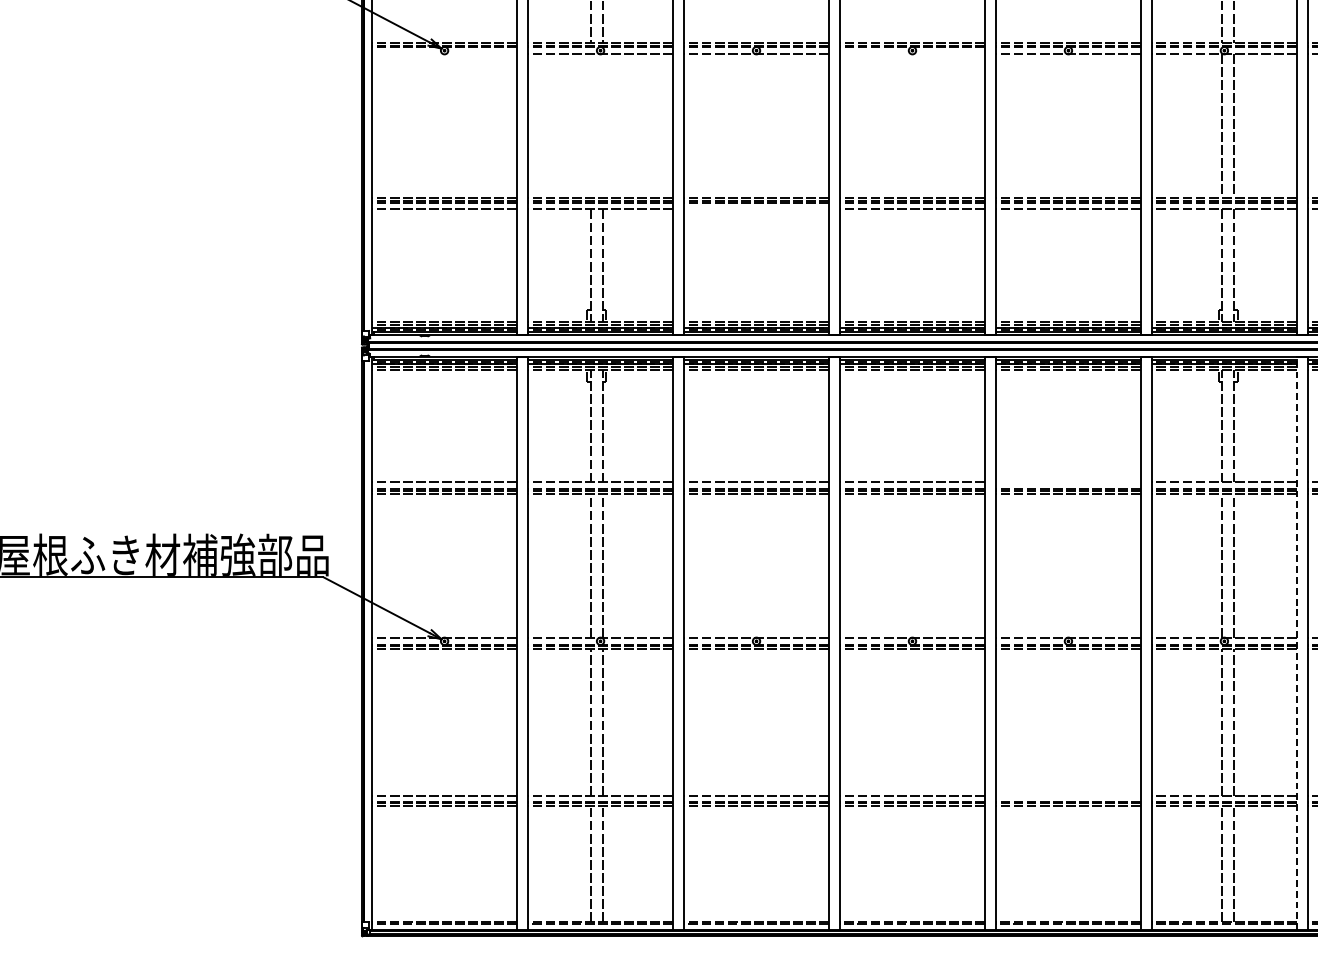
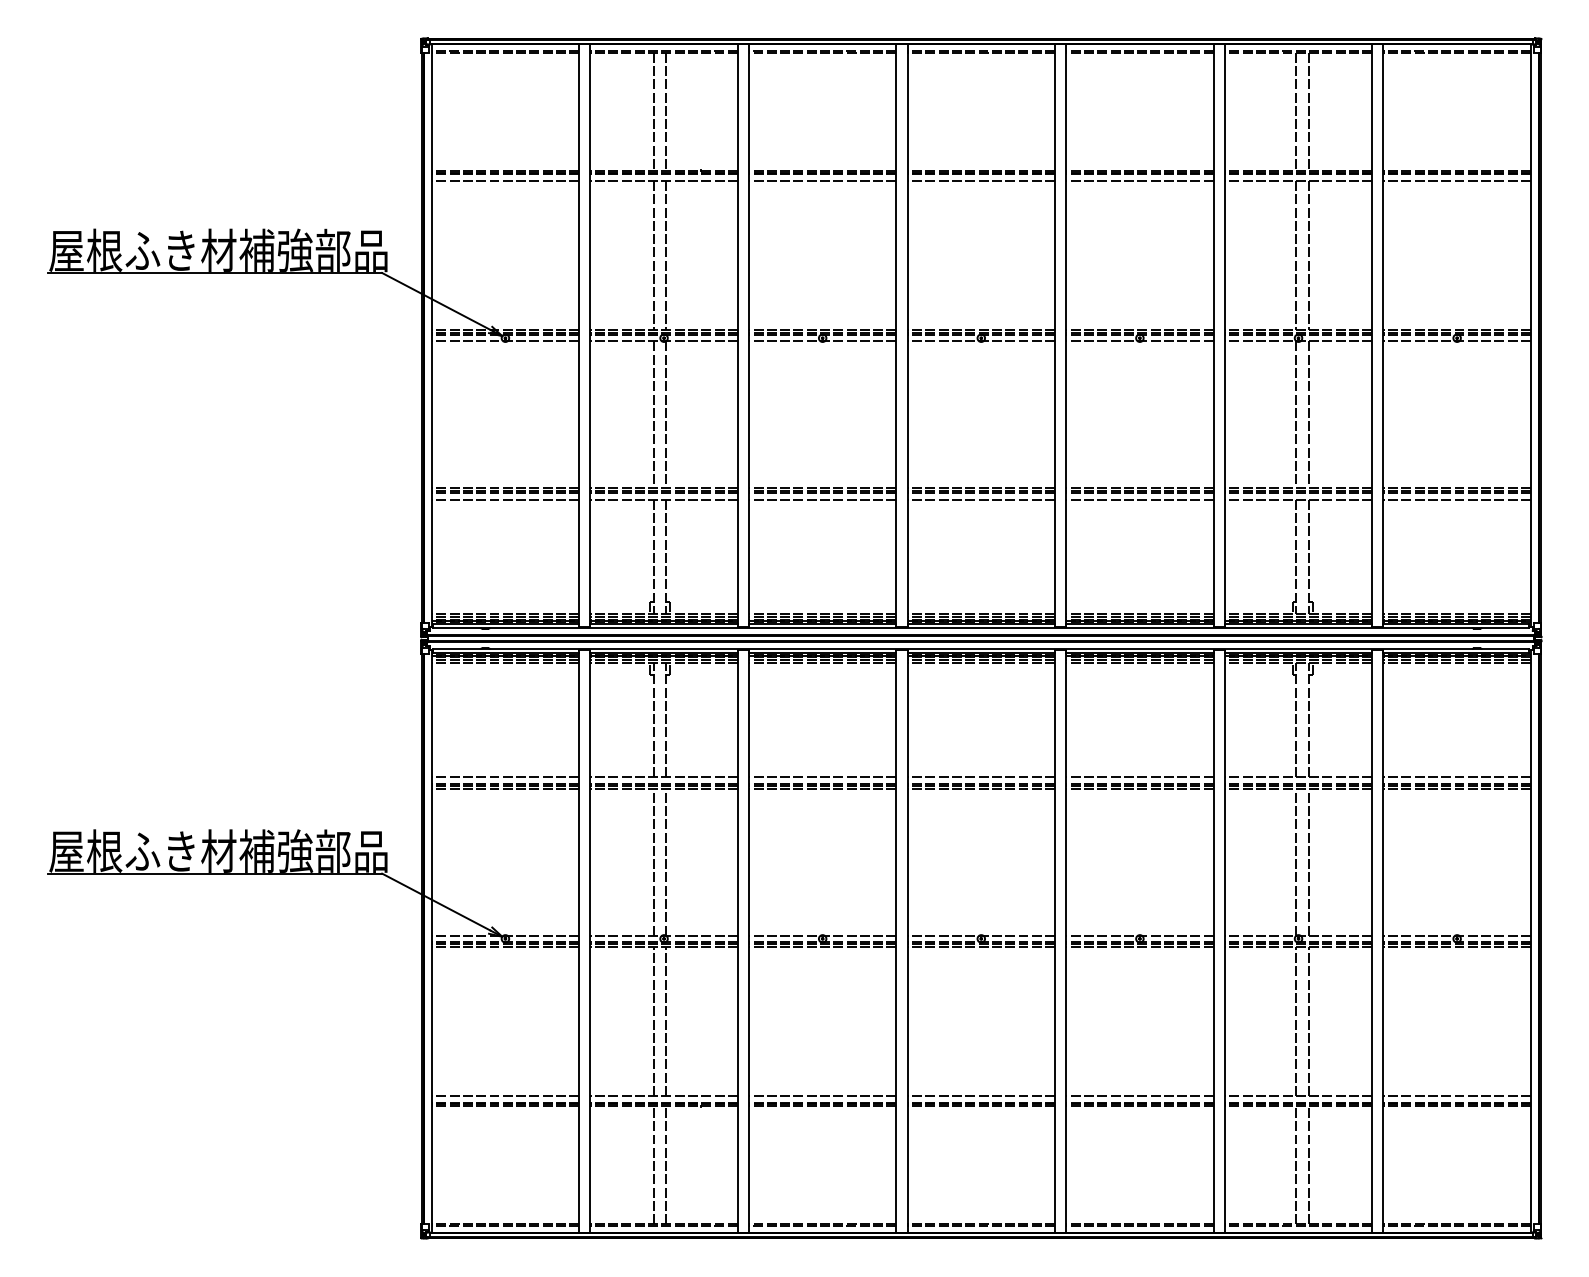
line: (444, 53) -> (505, 341), added
line: (912, 53) -> (981, 341), added
line: (590, 125) -> (653, 414), added
line: (602, 125) -> (666, 414), added
line: (756, 209) -> (822, 499), added
line: (1068, 482) -> (1139, 777), added
line: (1297, 642) -> (1372, 940), dashed -> solid
line: (1068, 795) -> (1139, 1095), added

